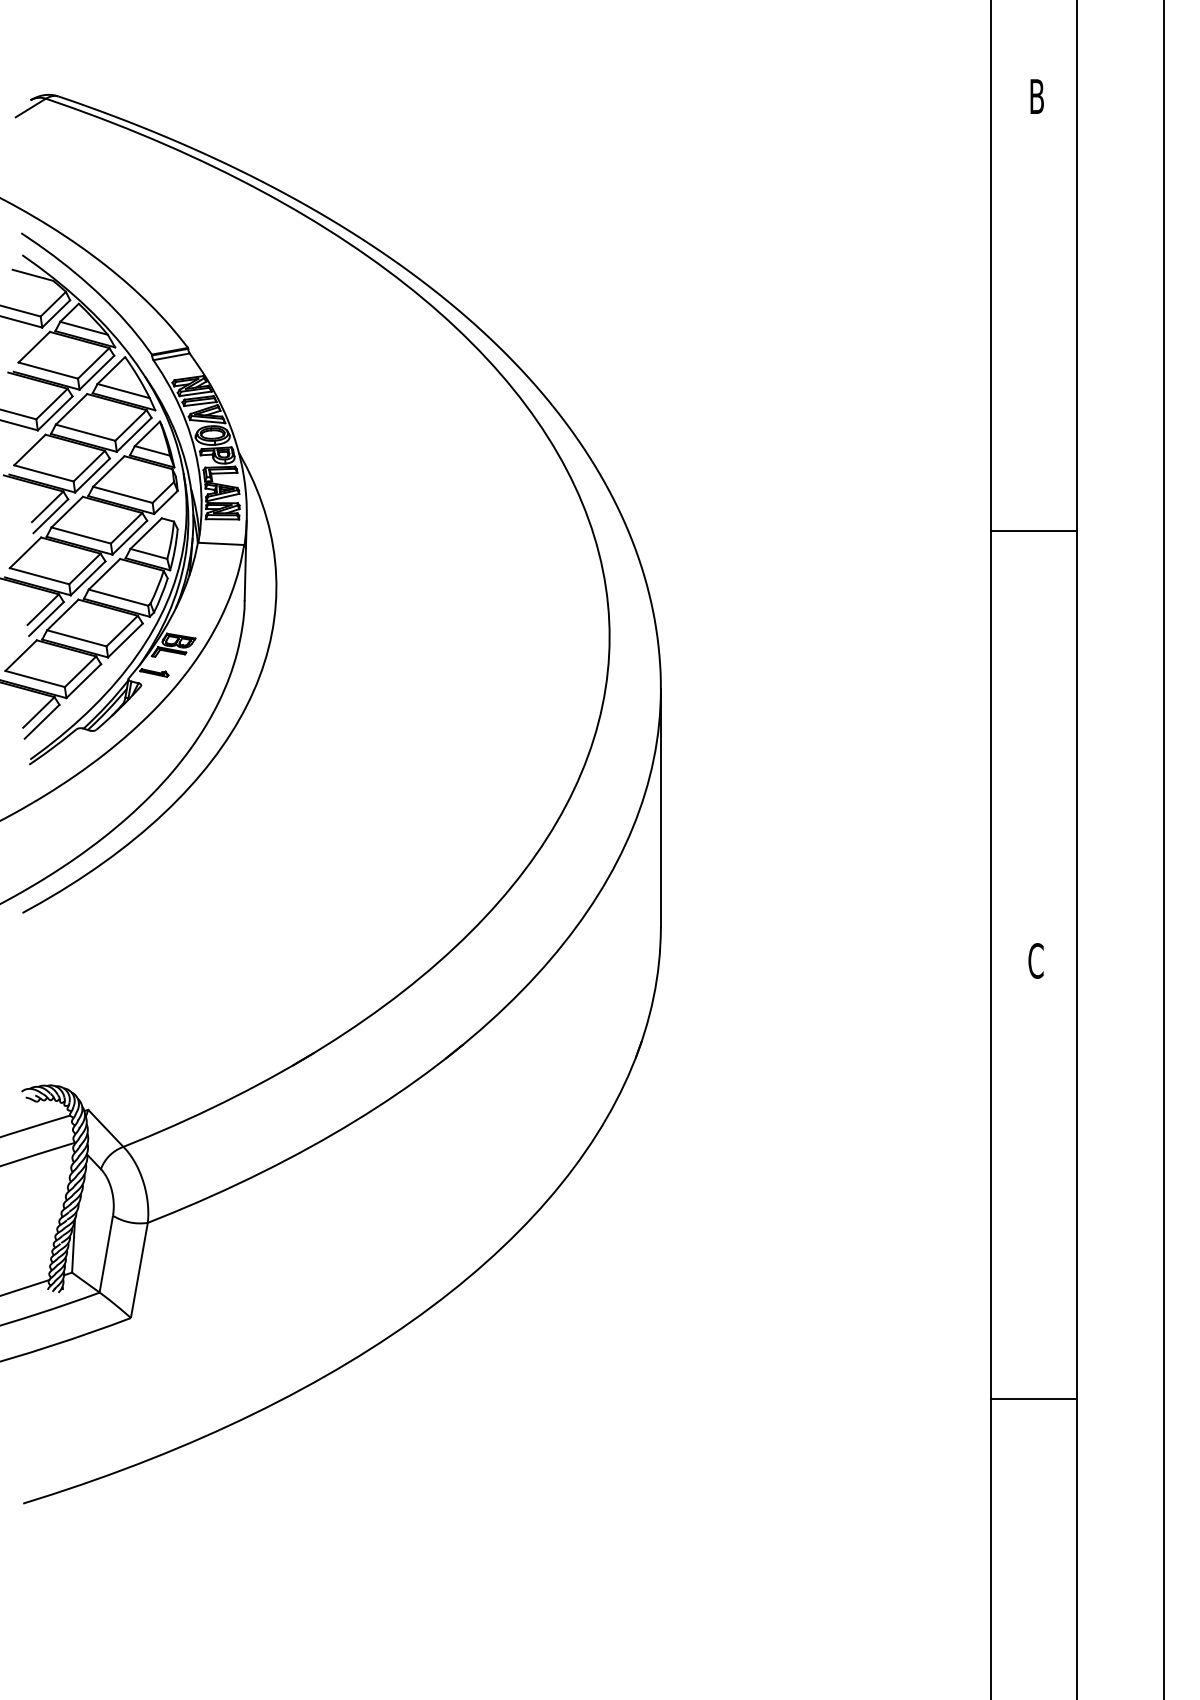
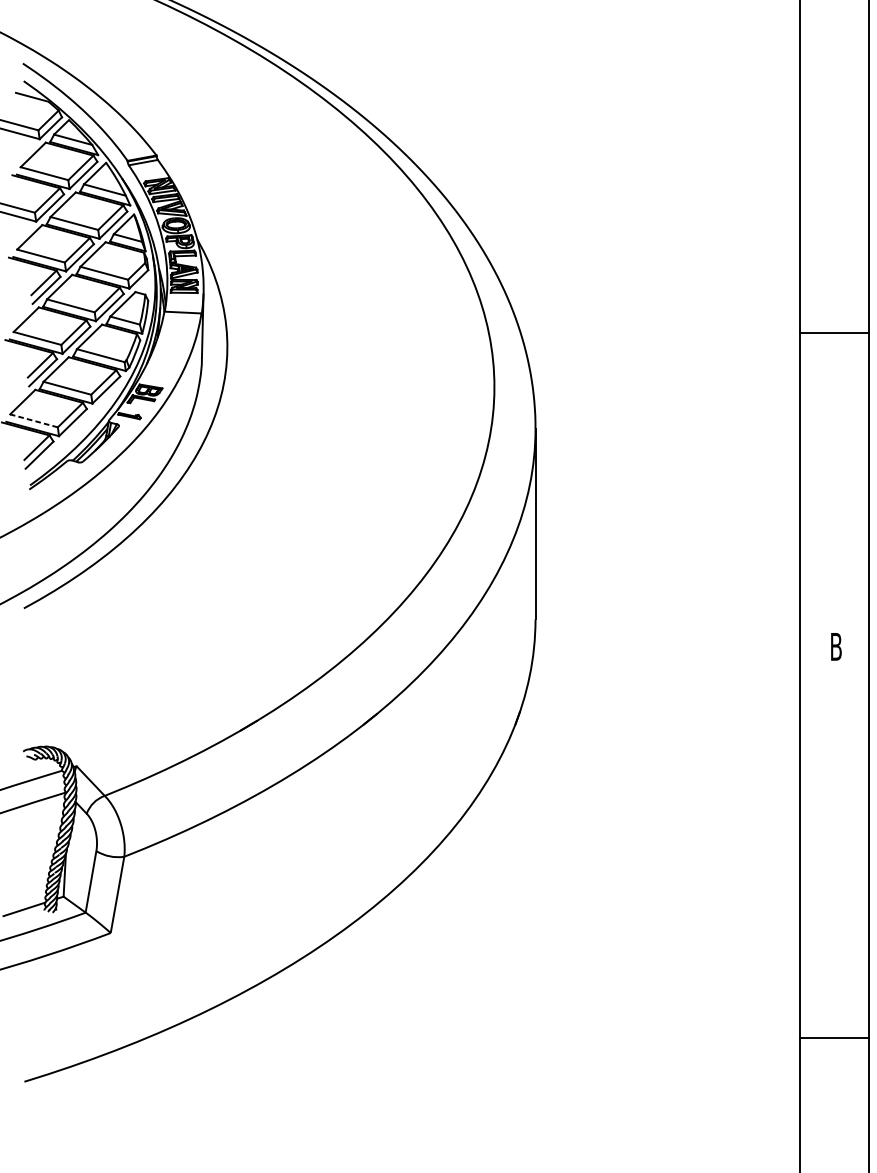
line: (1033, 530) -> (834, 333), moved
line: (35, 679) -> (34, 421), solid -> dashed
text: (1035, 960) -> (835, 646), C -> B
line: (1033, 1398) -> (834, 1037), moved

